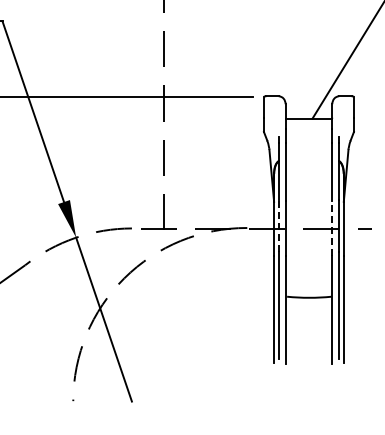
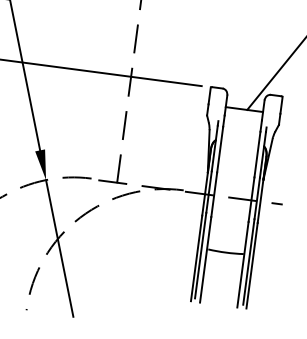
line: (278, 225) -> (208, 191), dashed -> solid
line: (332, 228) -> (251, 199), dashed -> solid

